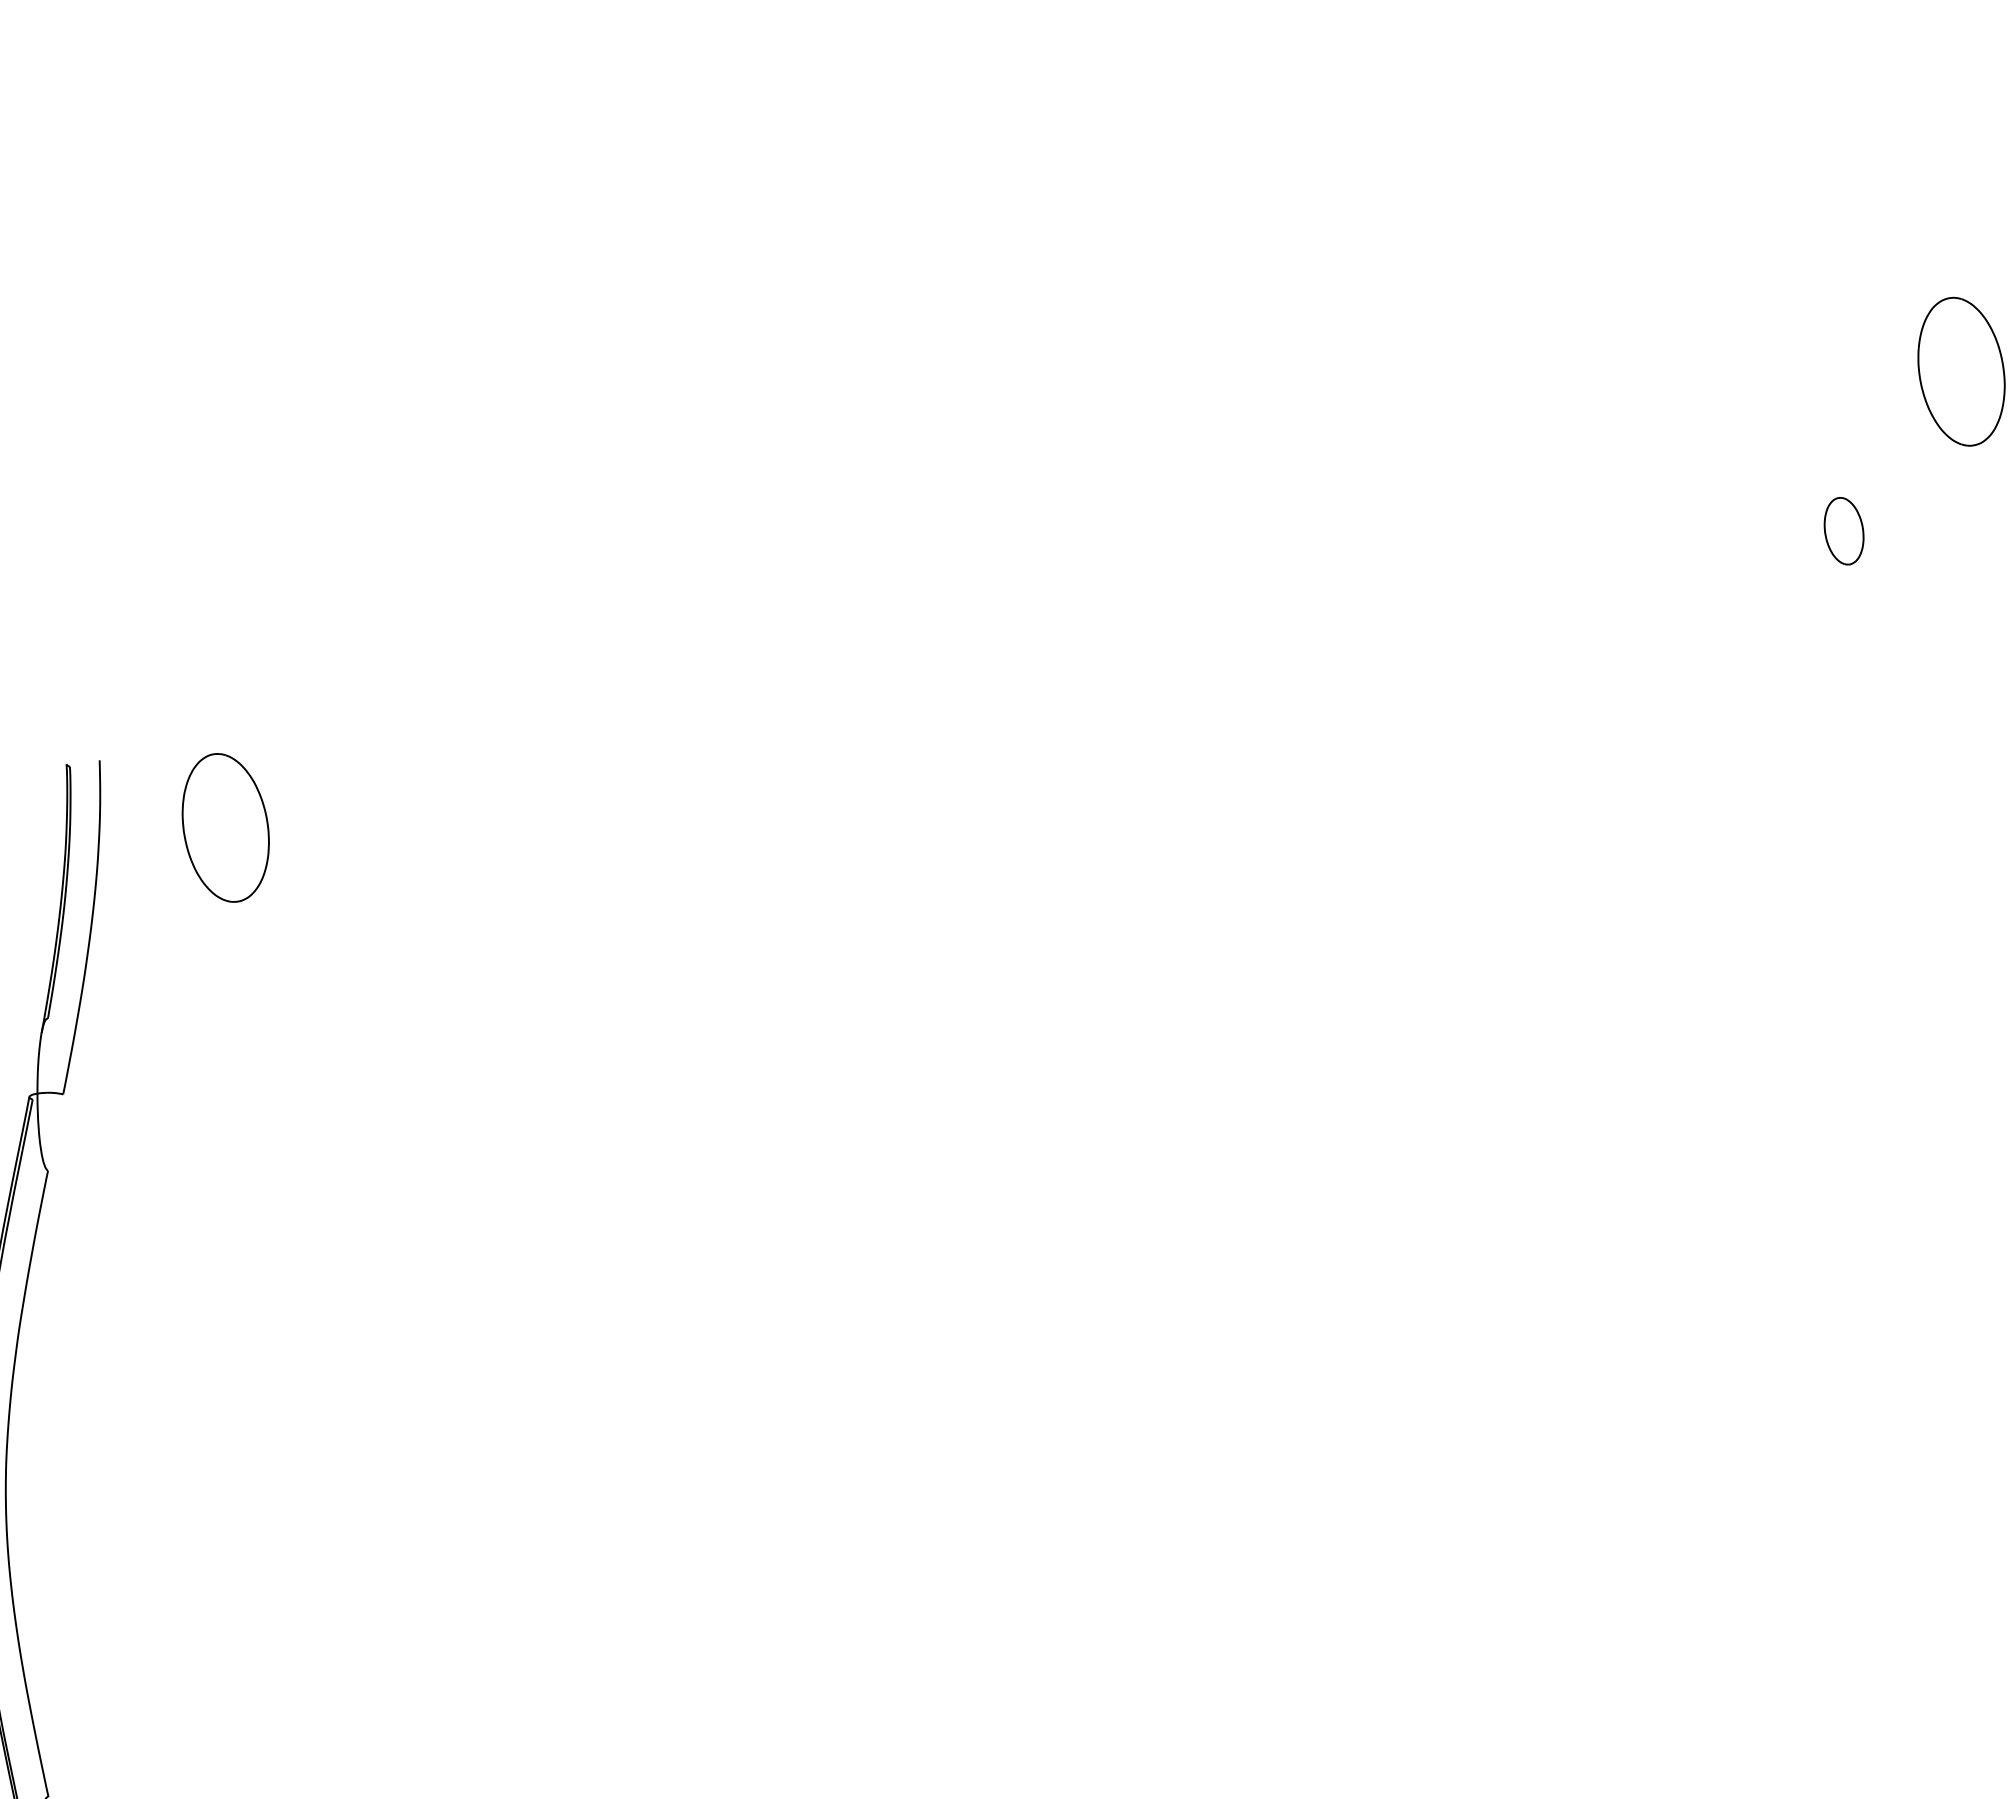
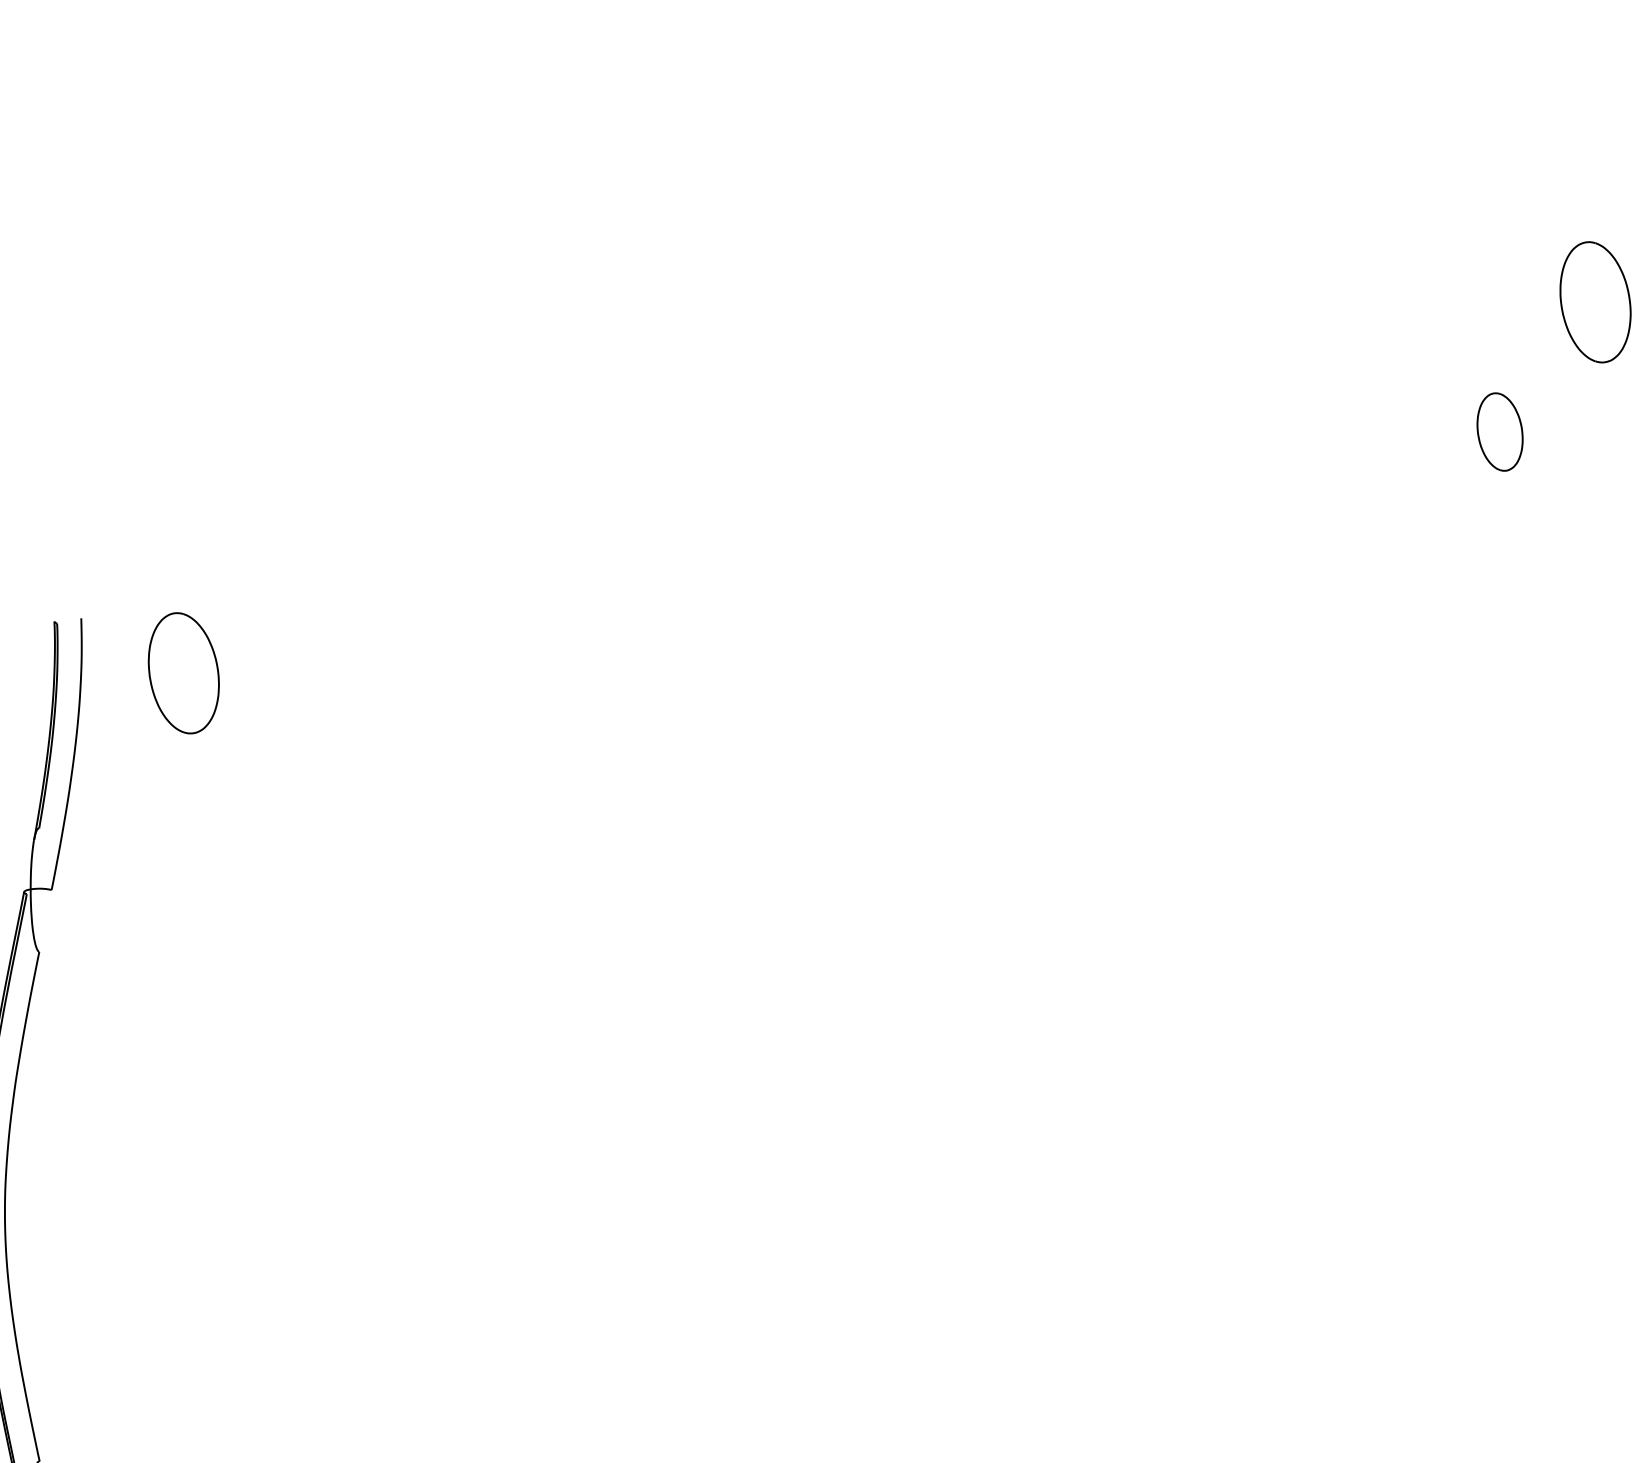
part: (1843, 530) -> (1499, 431), size x1.43

